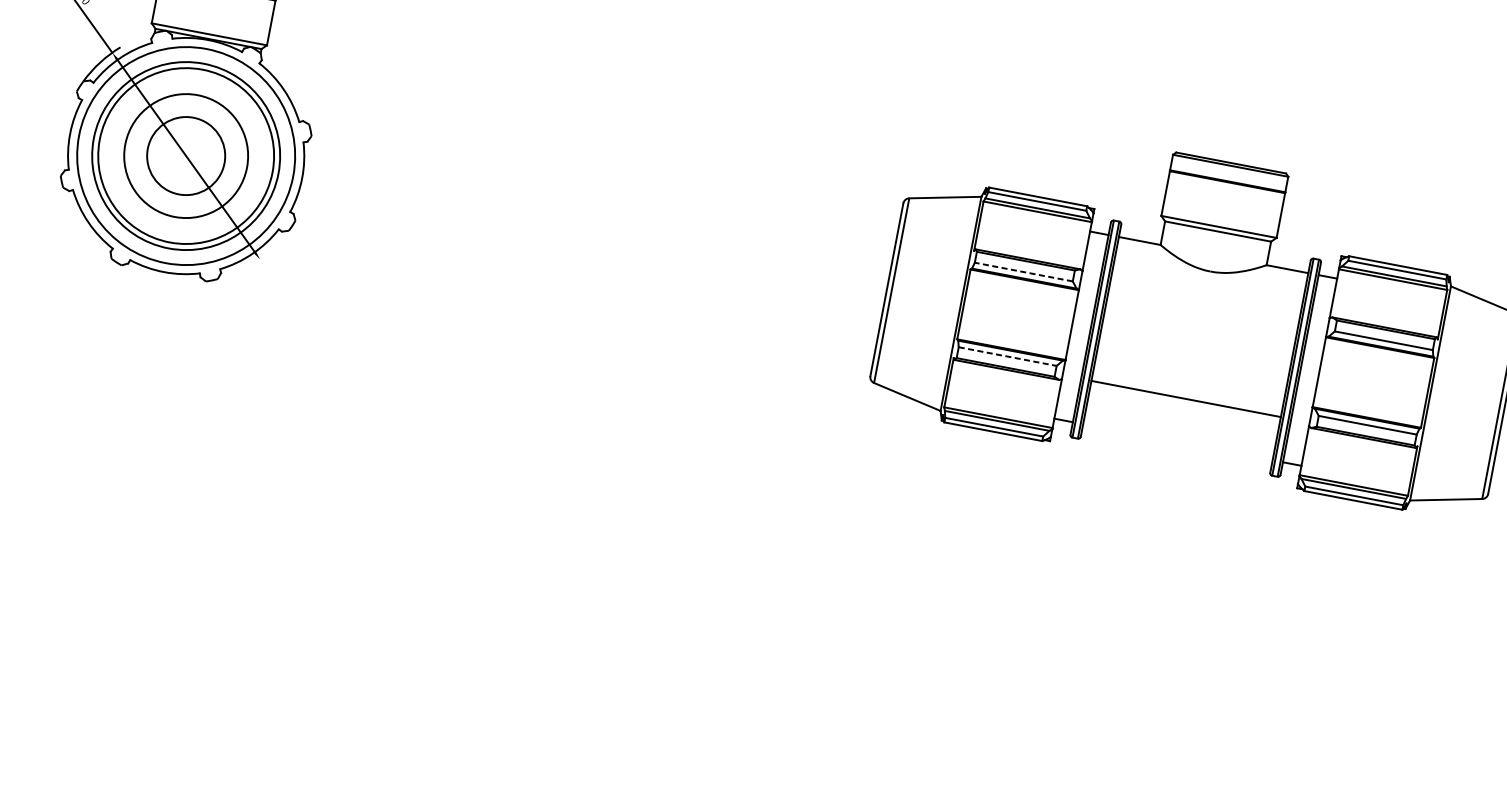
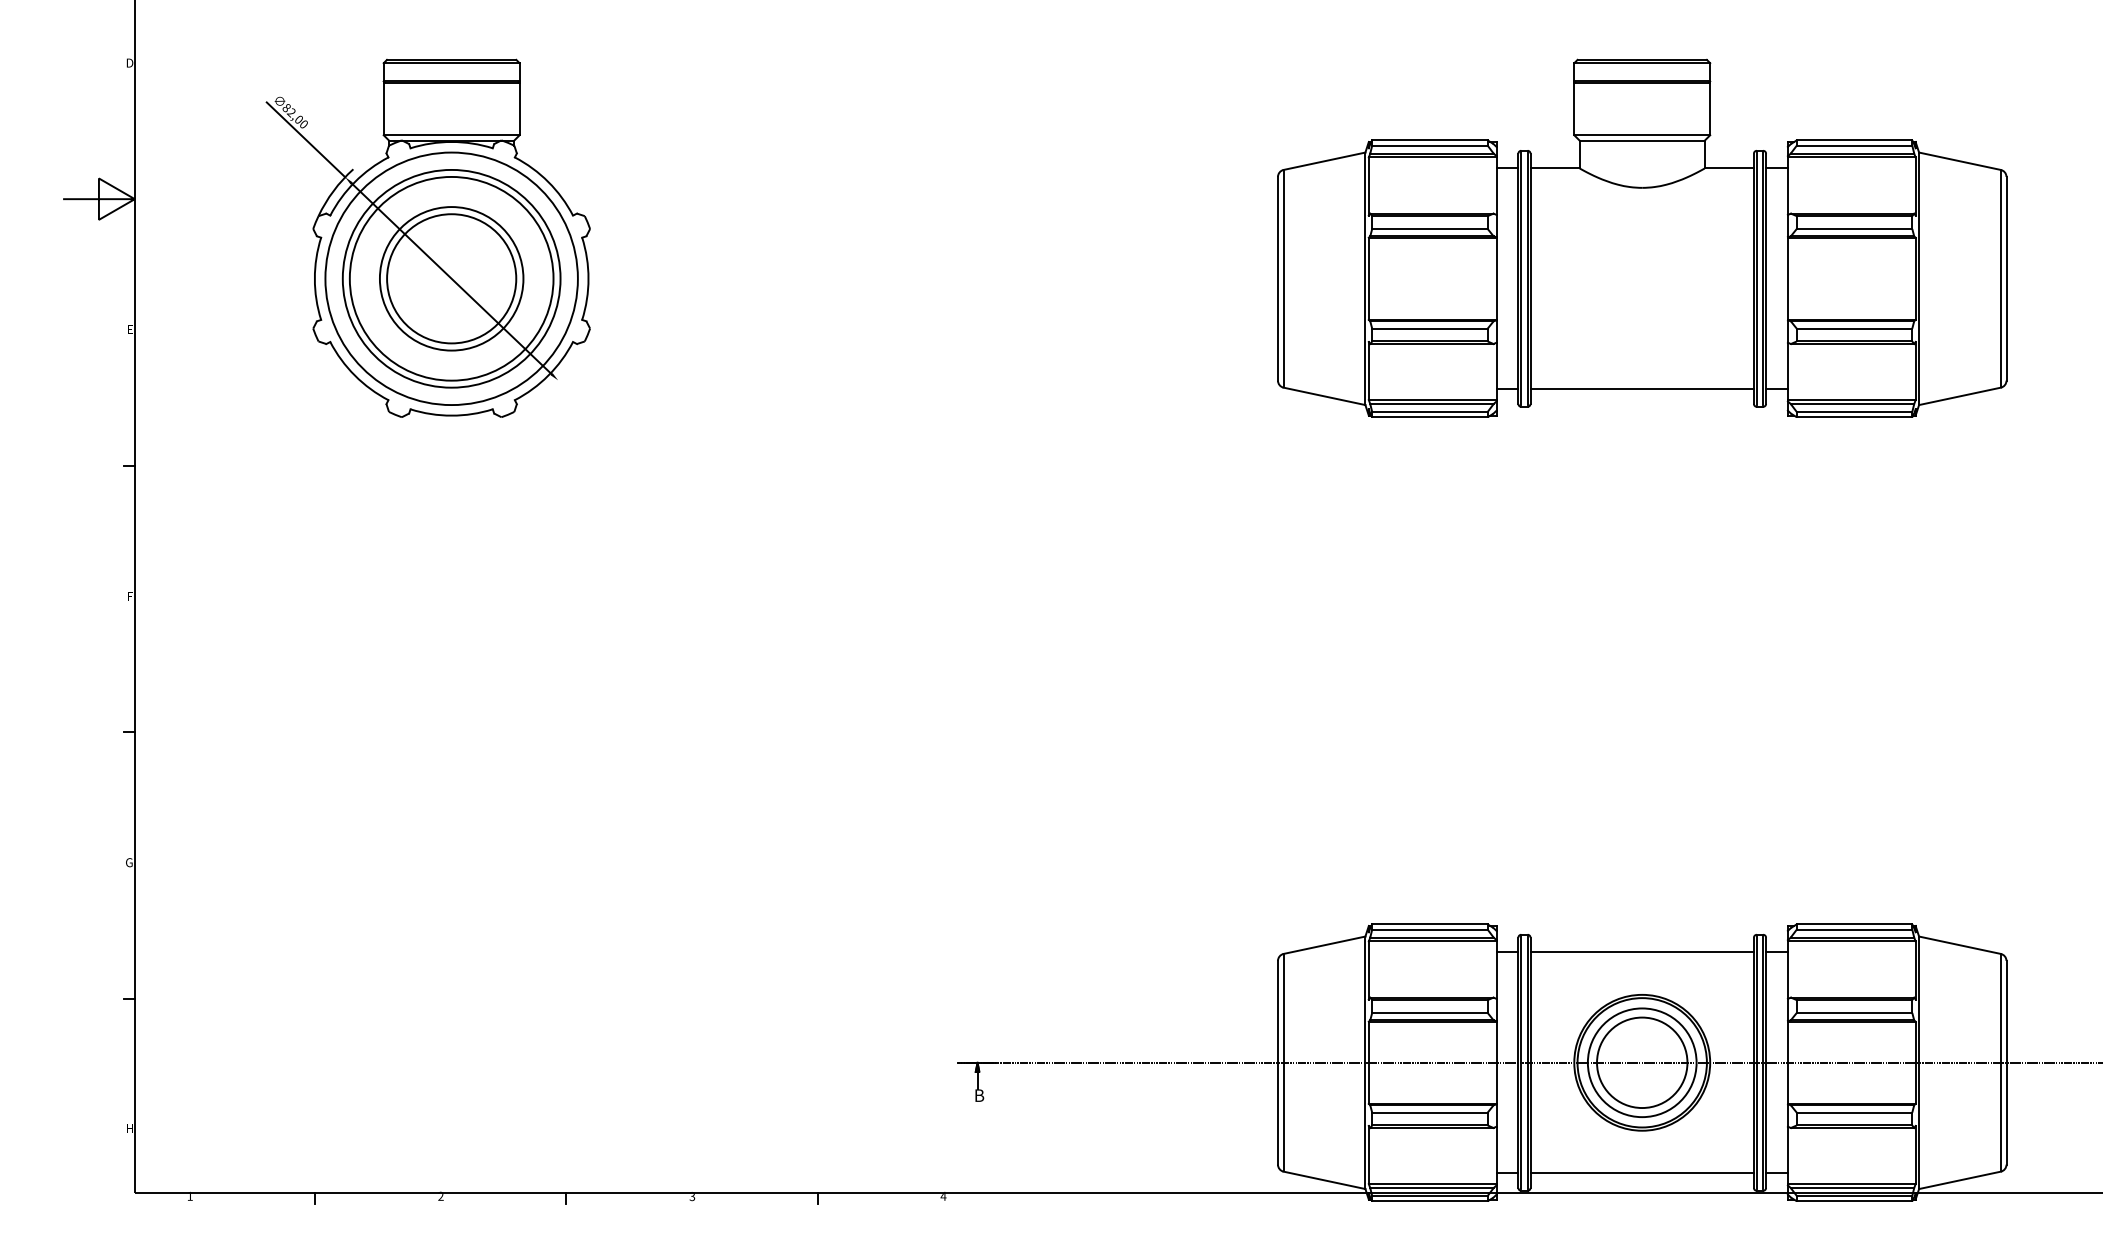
circle: (186, 155) -> (451, 278), size x1.43
line: (1023, 272) -> (1429, 229), dashed -> solid
line: (1007, 356) -> (1429, 328), dashed -> solid
line: (1185, 399) -> (1641, 389), moved

